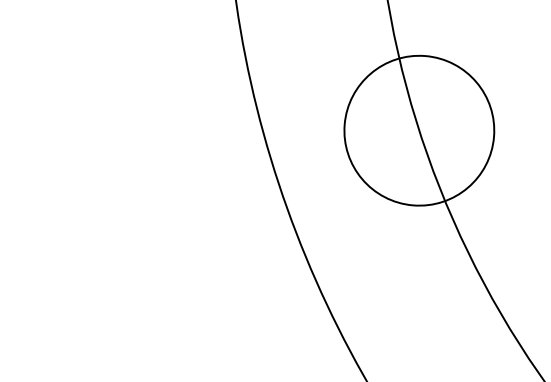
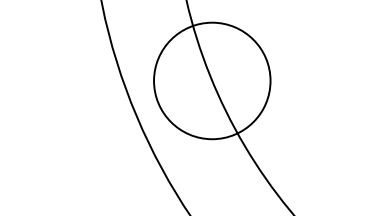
circle: (418, 129) -> (211, 80), size x1.4

